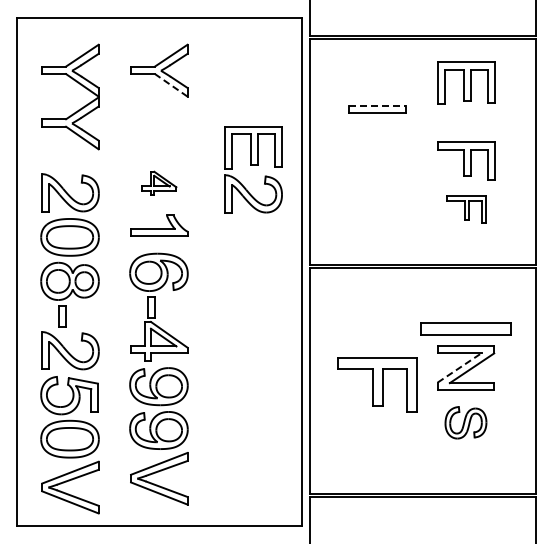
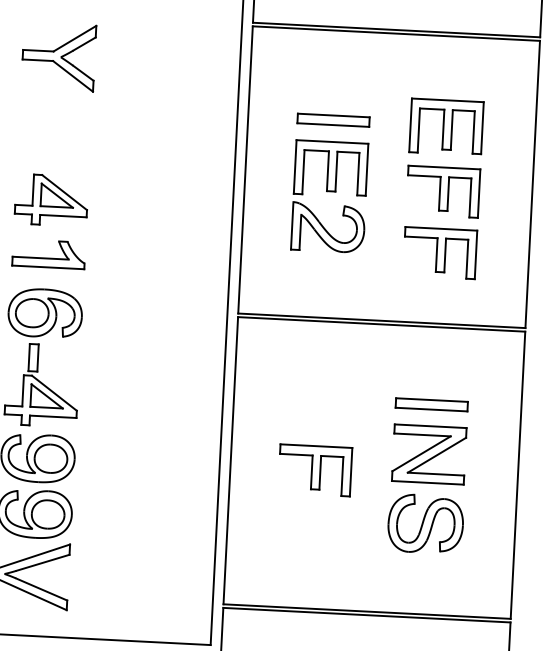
part: (466, 82) -> (446, 126), moved
line: (171, 85) -> (73, 76), dashed -> solid
line: (378, 105) -> (335, 115), dashed -> solid
part: (253, 169) -> (329, 196), moved
part: (159, 183) -> (51, 200), size x1.67
part: (466, 209) -> (440, 253), size x1.43
part: (465, 328) -> (431, 404), size x0.62
line: (459, 367) -> (421, 453), dashed -> solid
part: (376, 384) -> (314, 469), size x0.71
part: (465, 422) -> (425, 523), size x1.43

